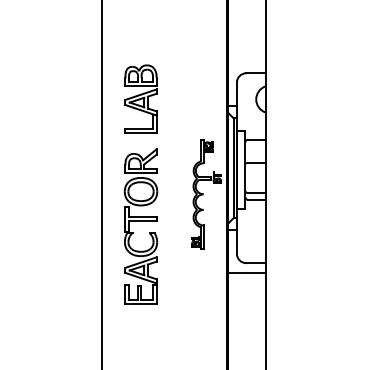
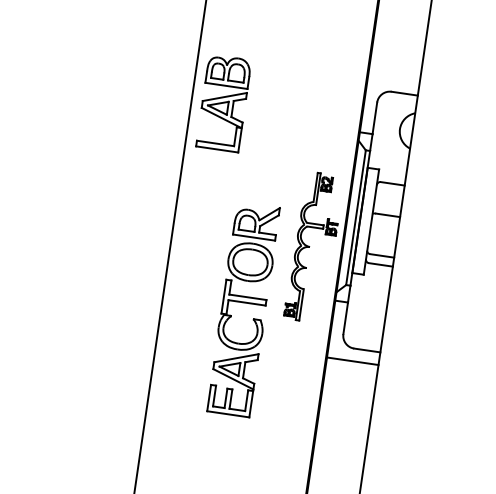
part: (140, 98) -> (223, 102), moved
part: (141, 226) -> (244, 309), moved

